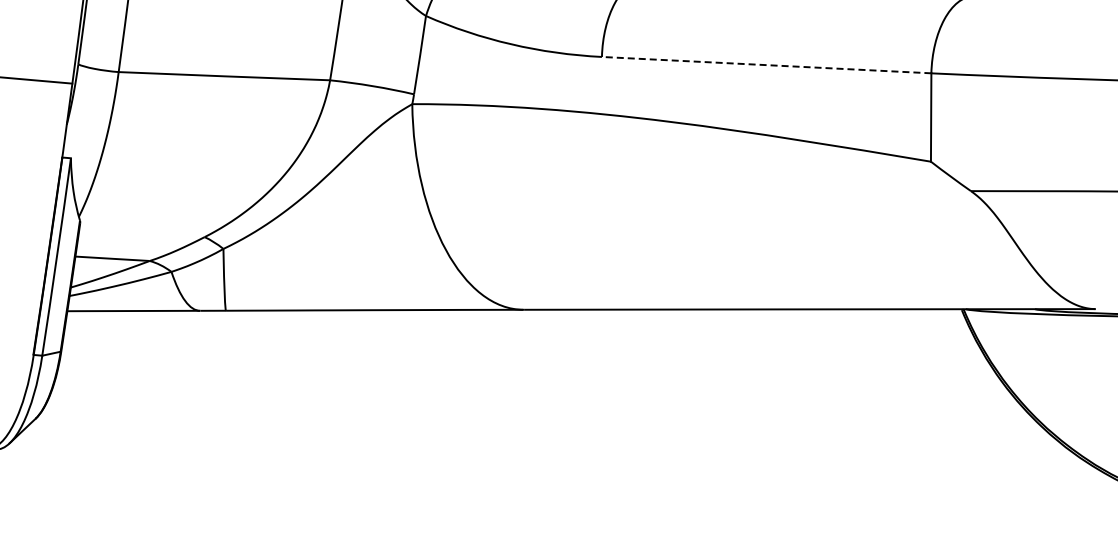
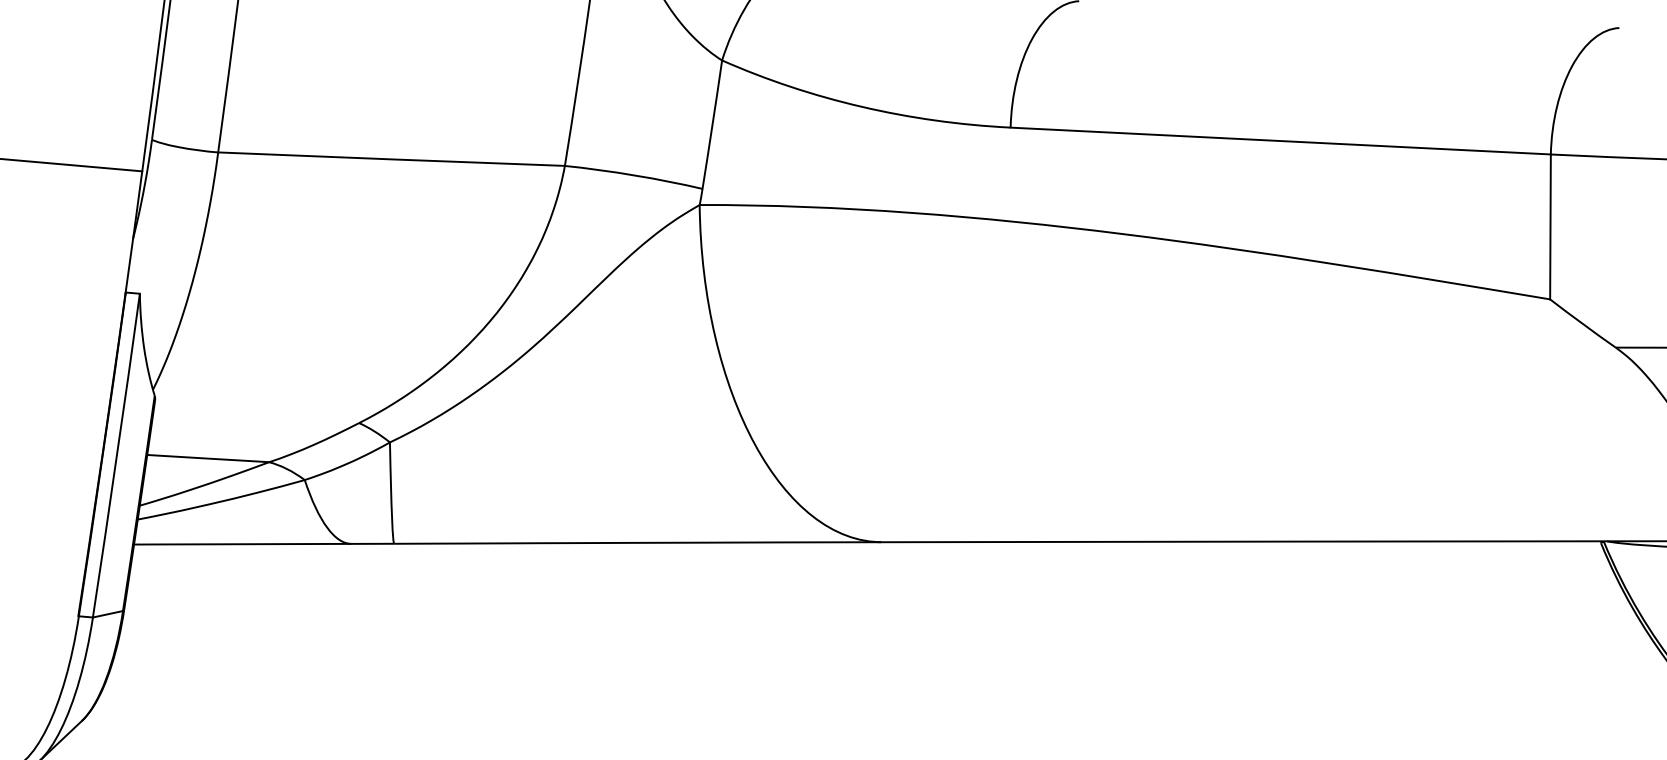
line: (766, 65) -> (1280, 141), dashed -> solid

